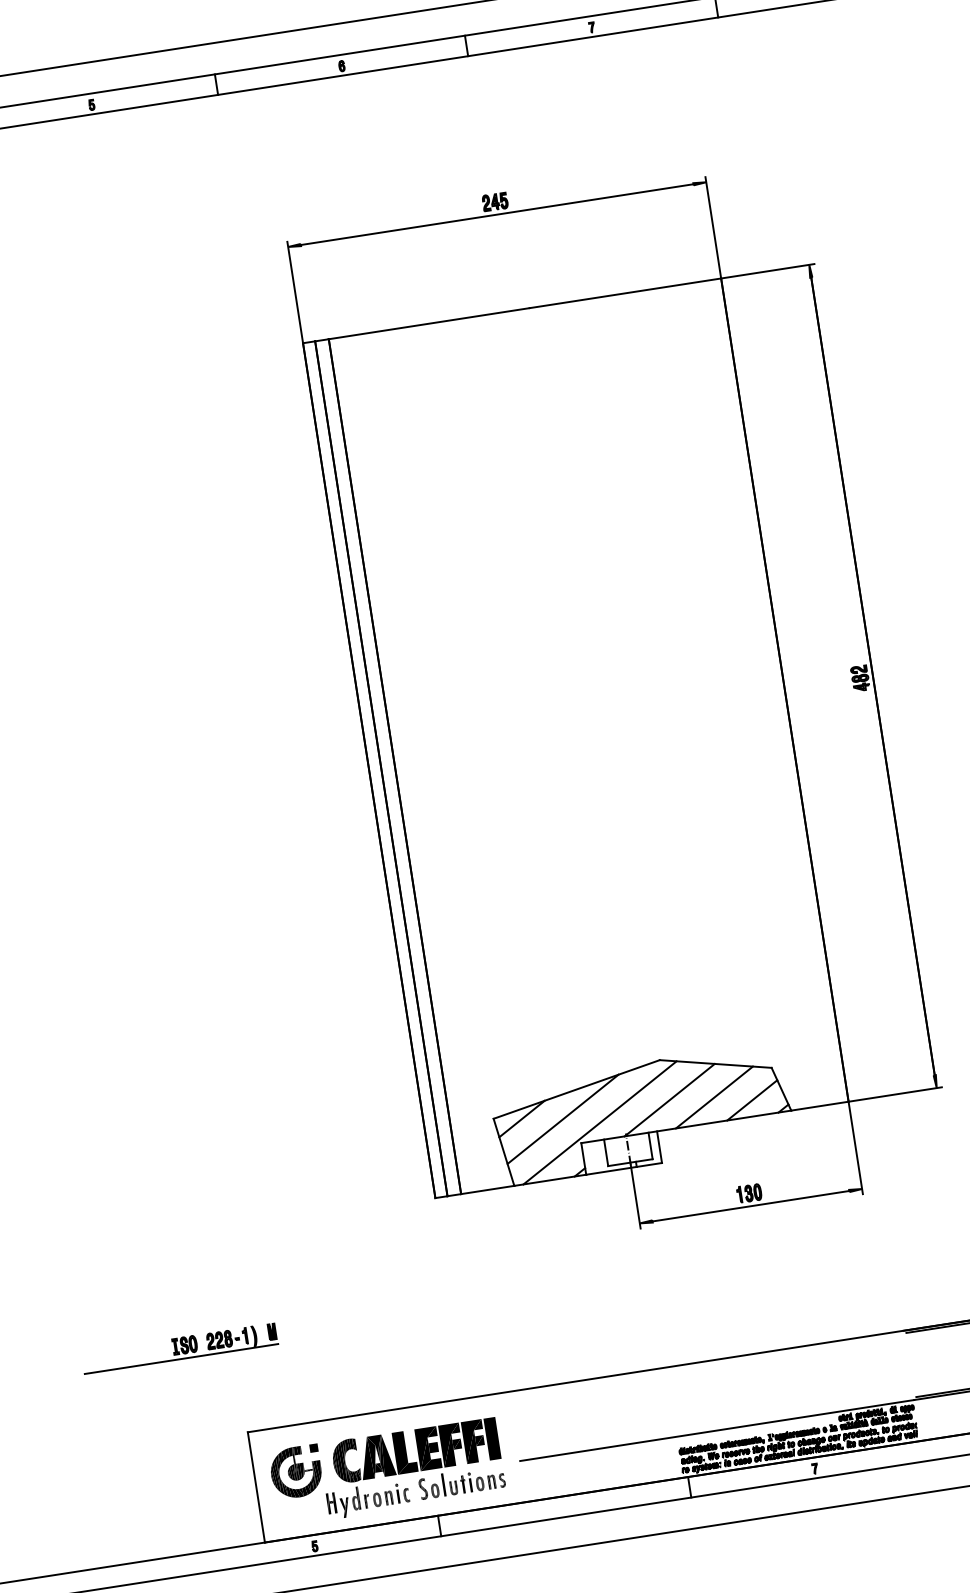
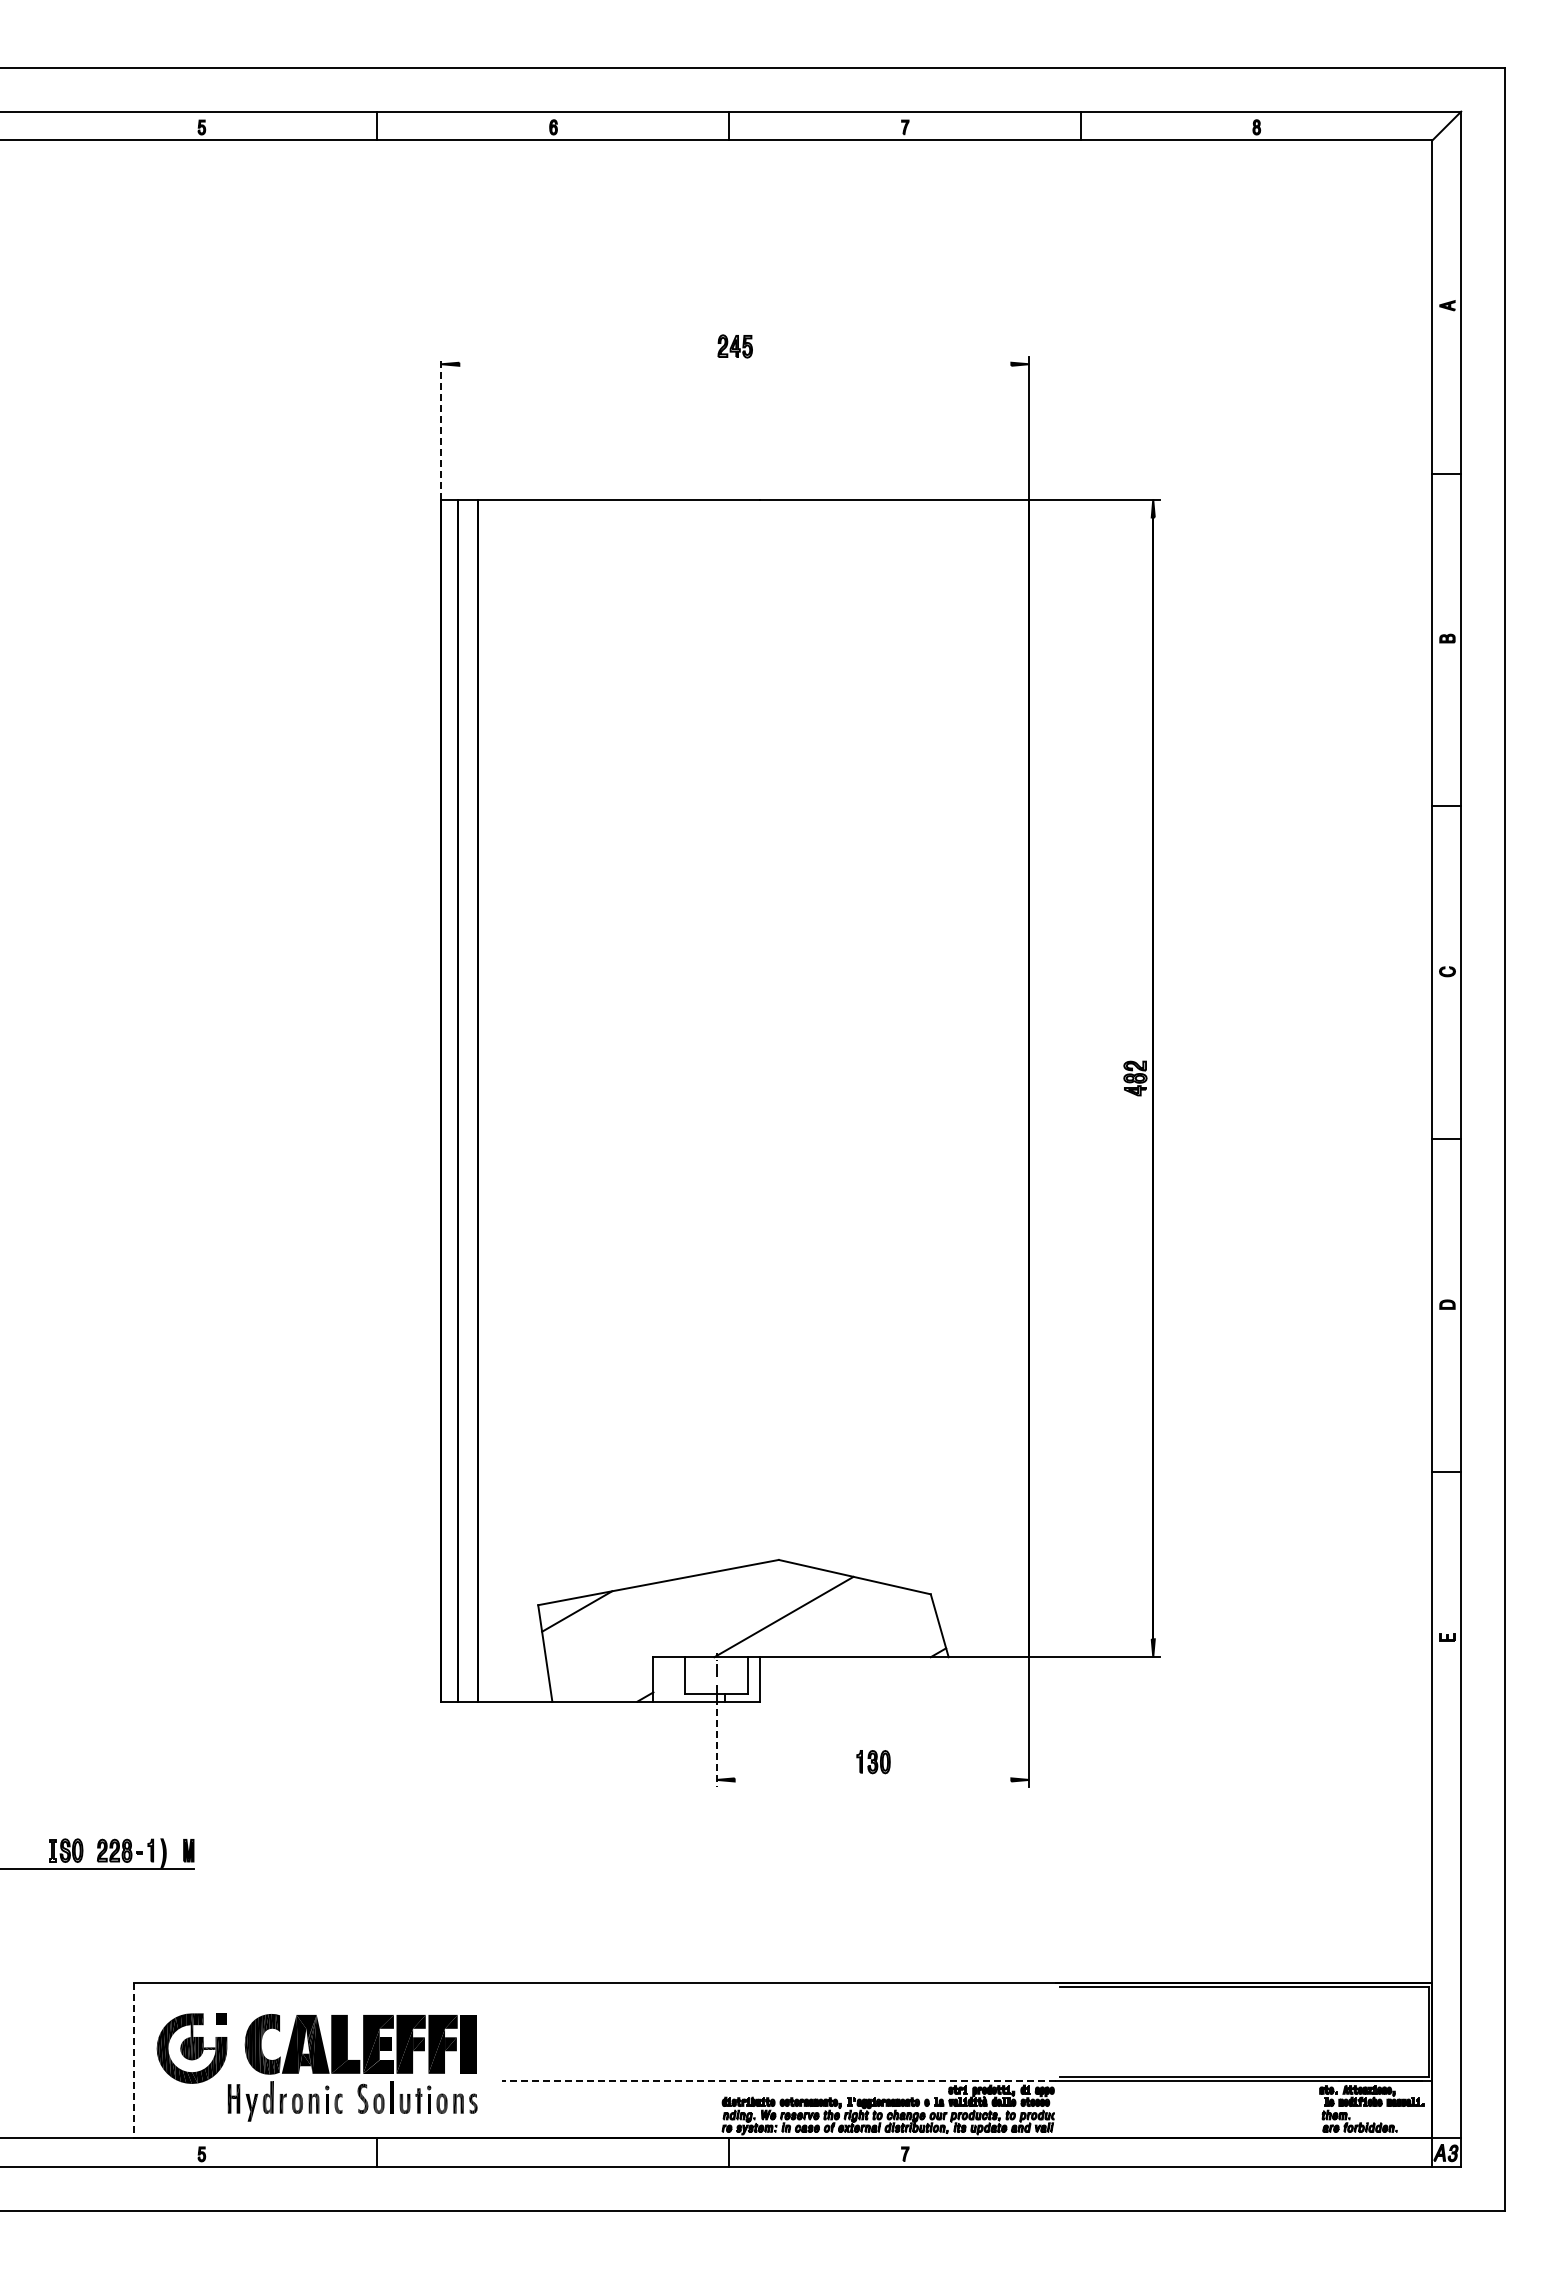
line: (497, 214) -> (735, 364), removed
line: (295, 291) -> (441, 427), solid -> dashed
line: (714, 1097) -> (845, 1622), removed
line: (751, 1100) -> (896, 1634), removed
line: (563, 1119) -> (633, 1620), removed
line: (600, 1122) -> (683, 1633), removed
line: (635, 1197) -> (716, 1743), solid -> dashed
line: (750, 1205) -> (872, 1779), removed
line: (716, 1430) -> (778, 2080), solid -> dashed
line: (256, 1487) -> (134, 2060), solid -> dashed

